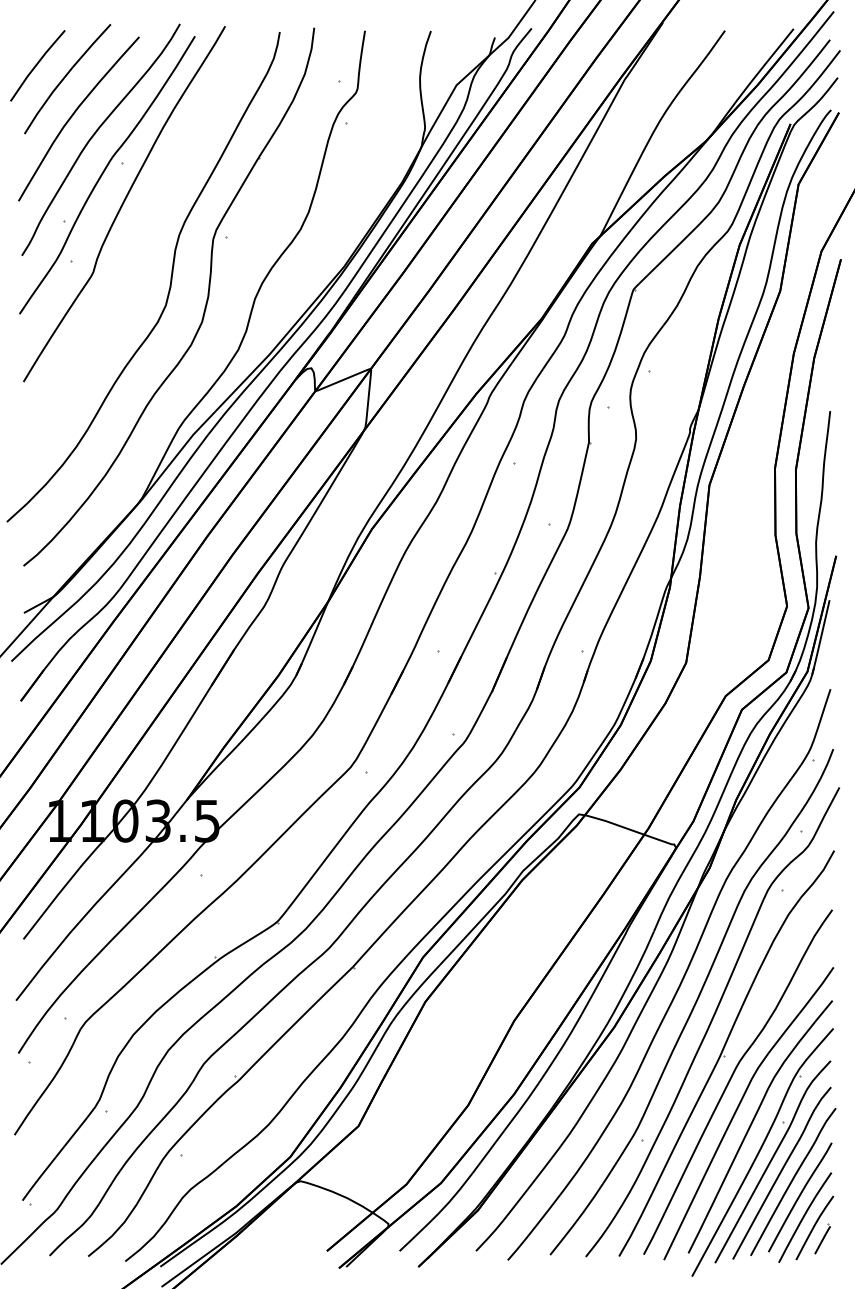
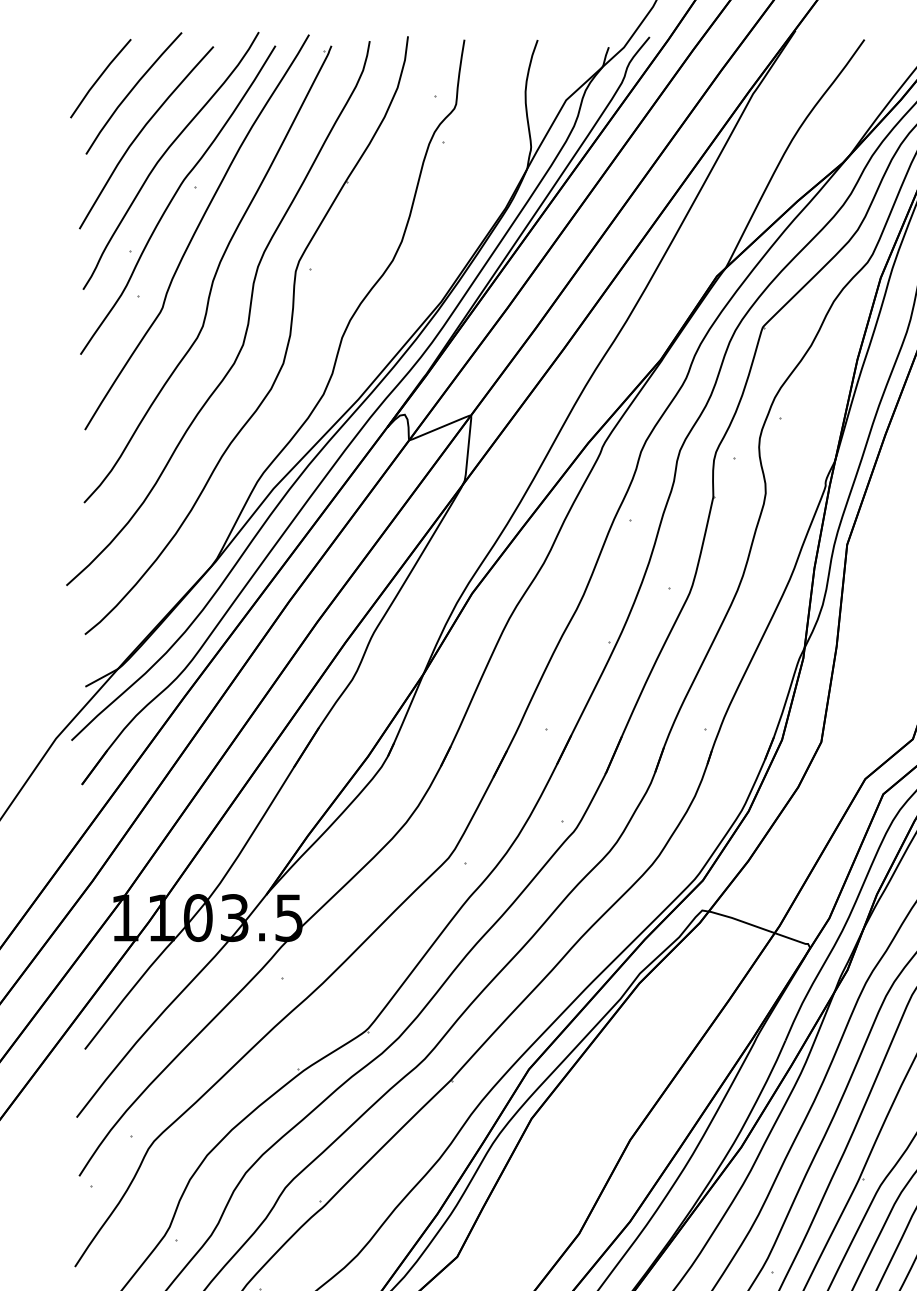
part: (134, 241) -> (208, 273), added

